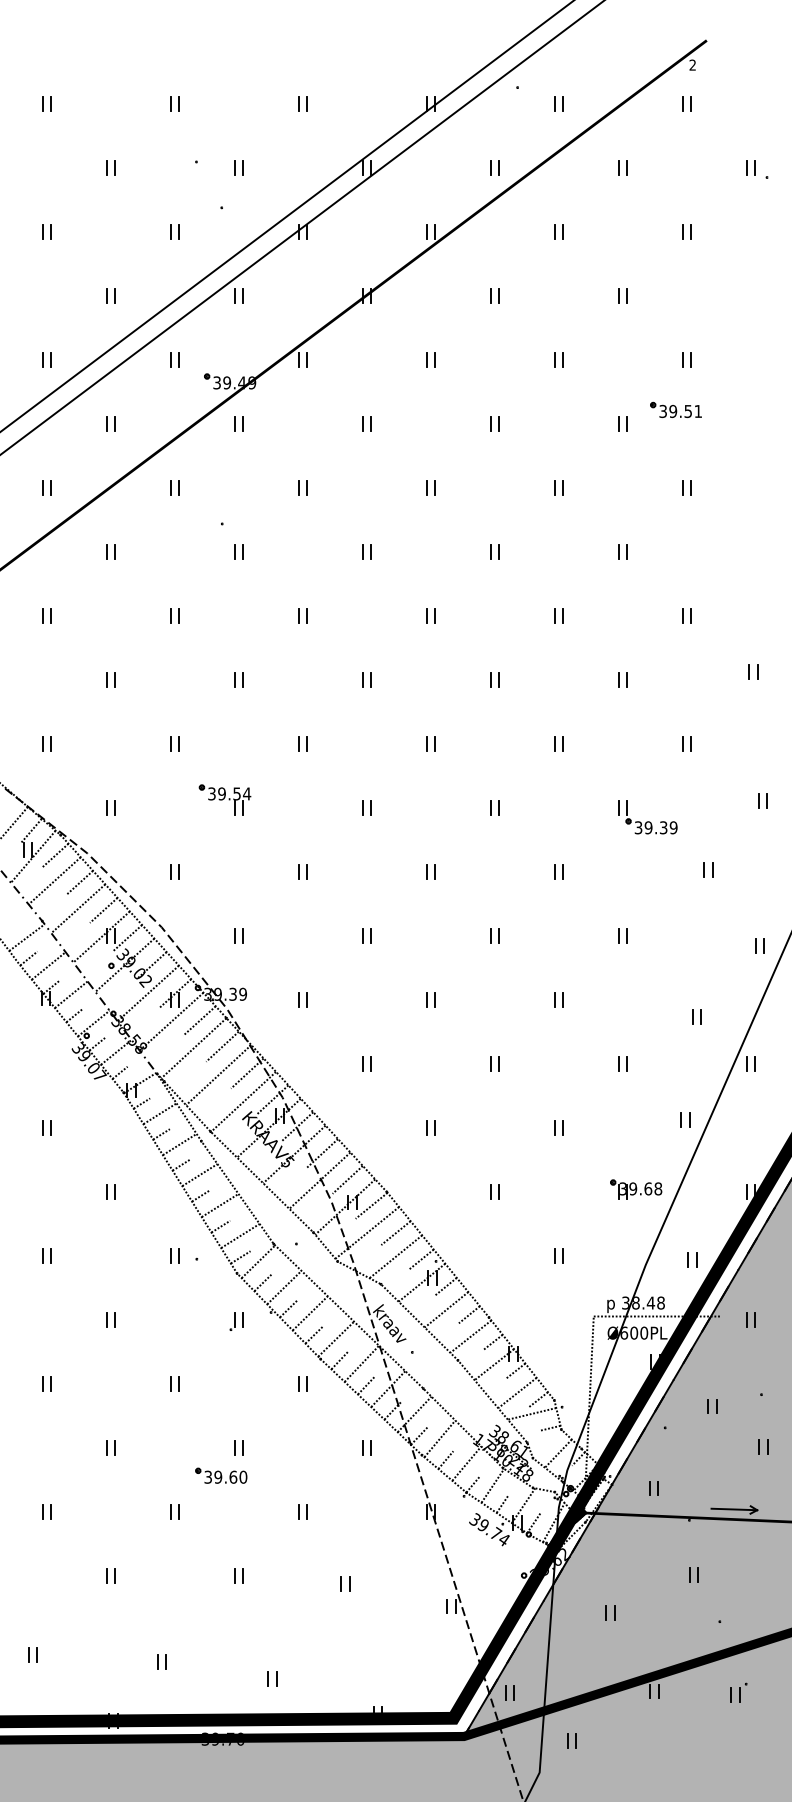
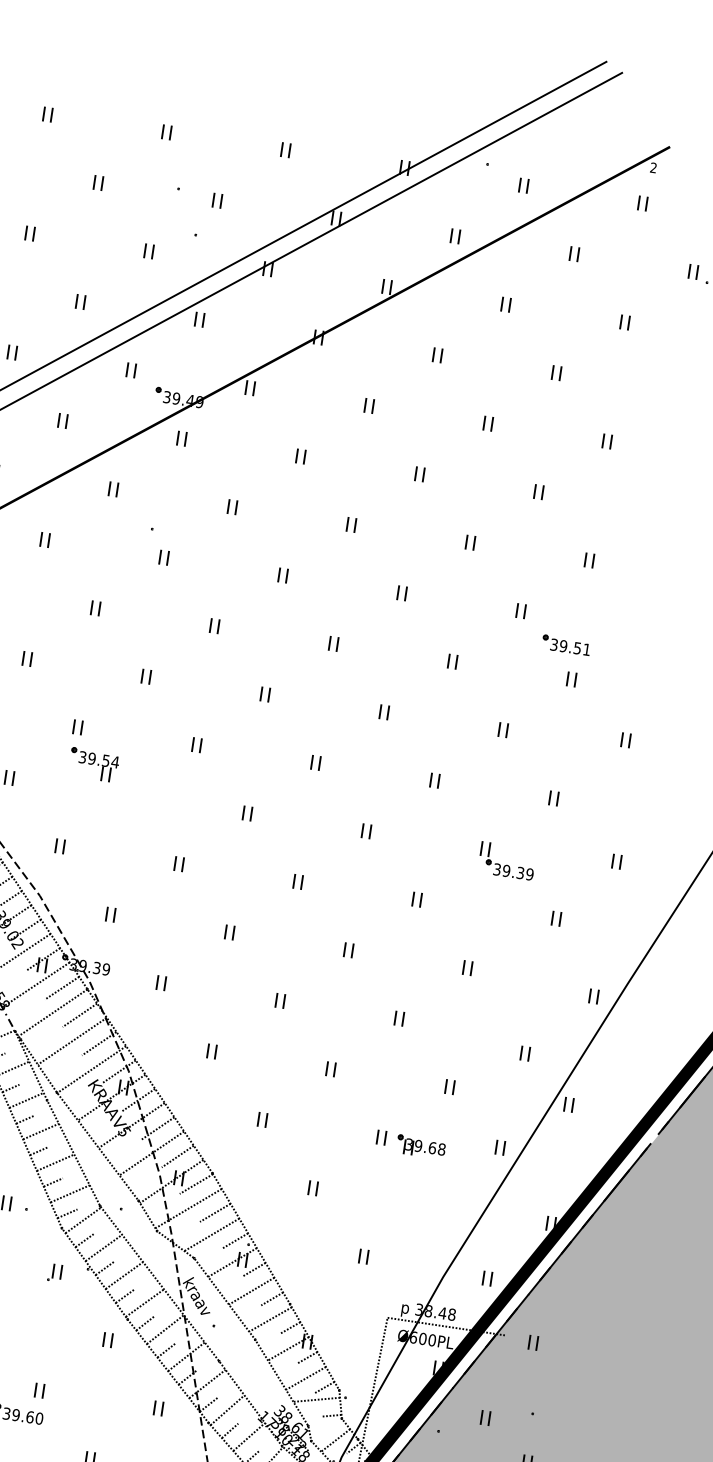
part: (675, 409) -> (565, 644), moved
part: (224, 799) -> (93, 764), moved
part: (636, 1189) -> (421, 1147), moved

